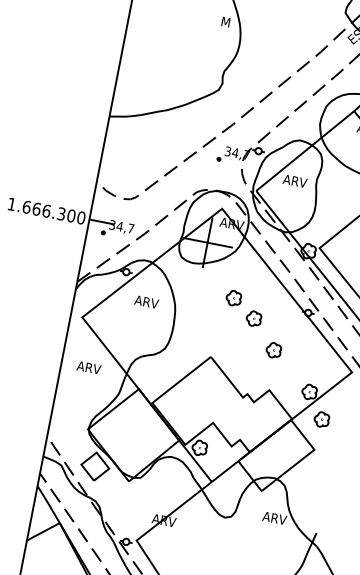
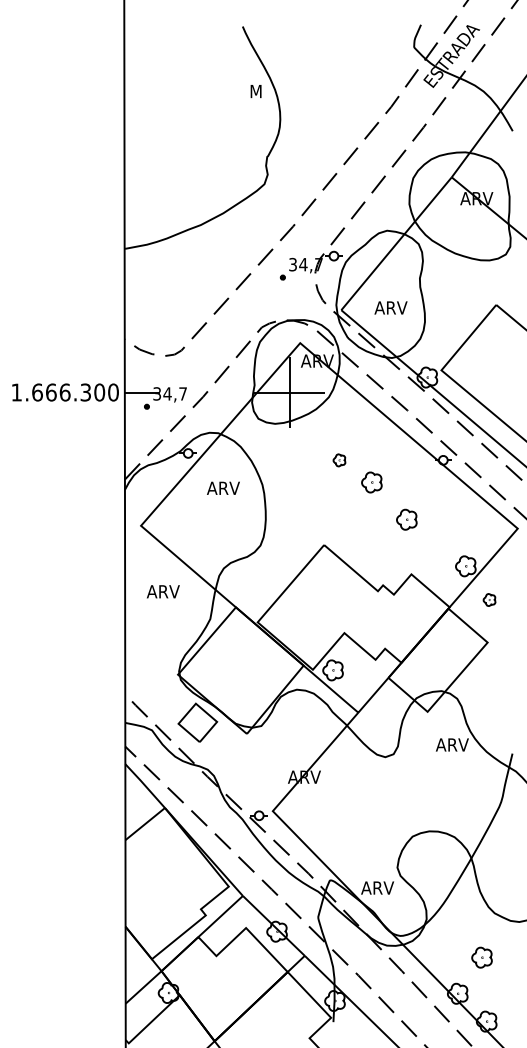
text: (294, 180) -> (390, 307), moved
part: (233, 298) -> (339, 460), size x0.6
part: (321, 419) -> (489, 599), size x0.6

